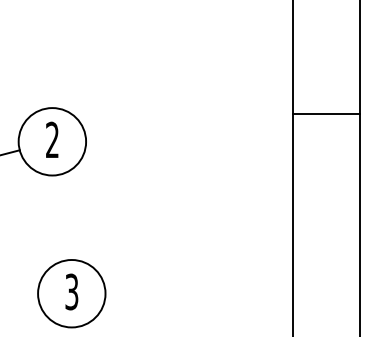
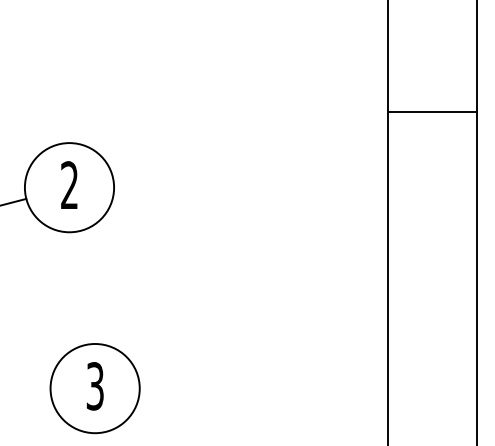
line: (326, 114) -> (431, 111), moved

